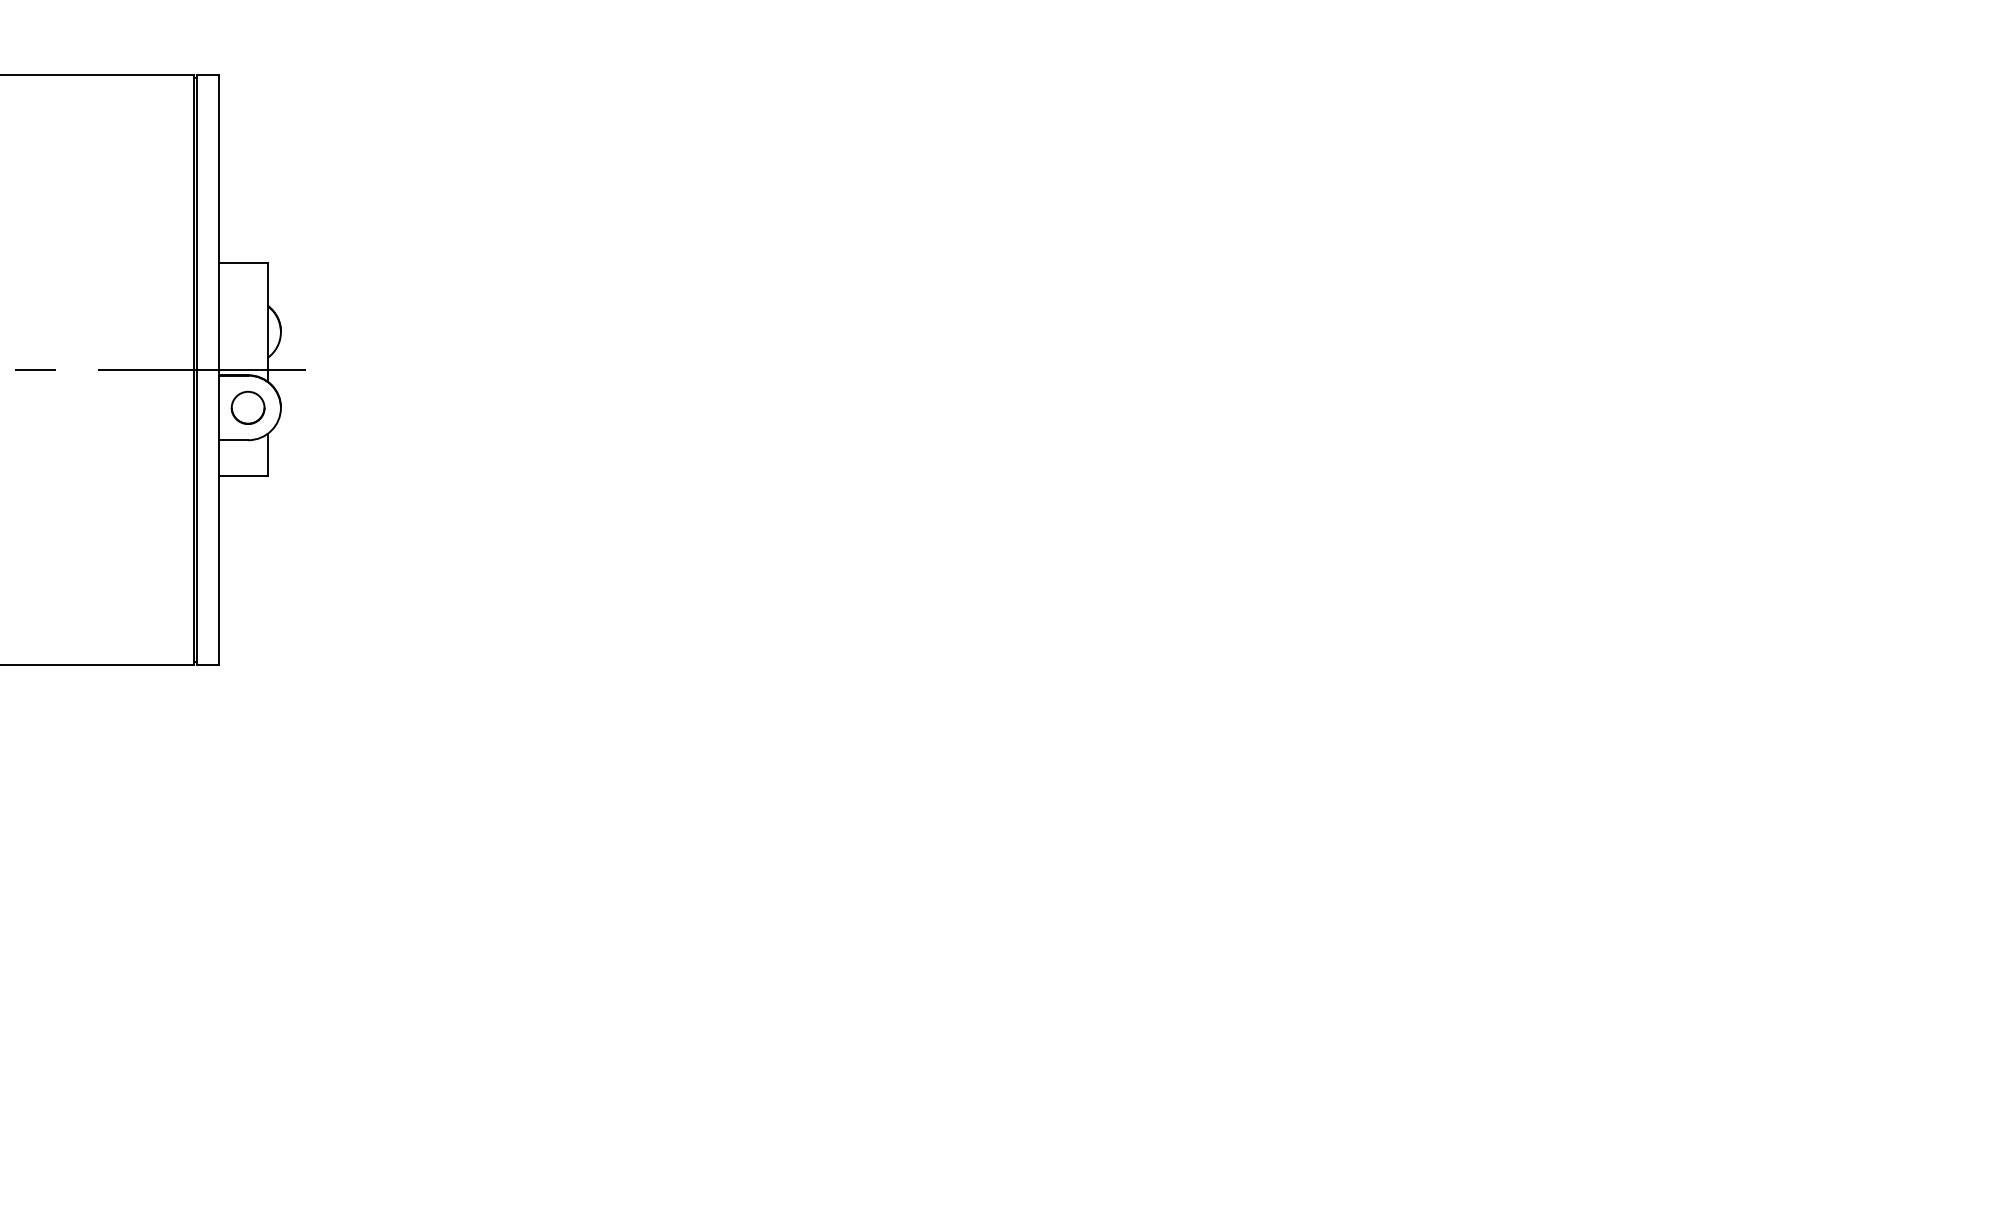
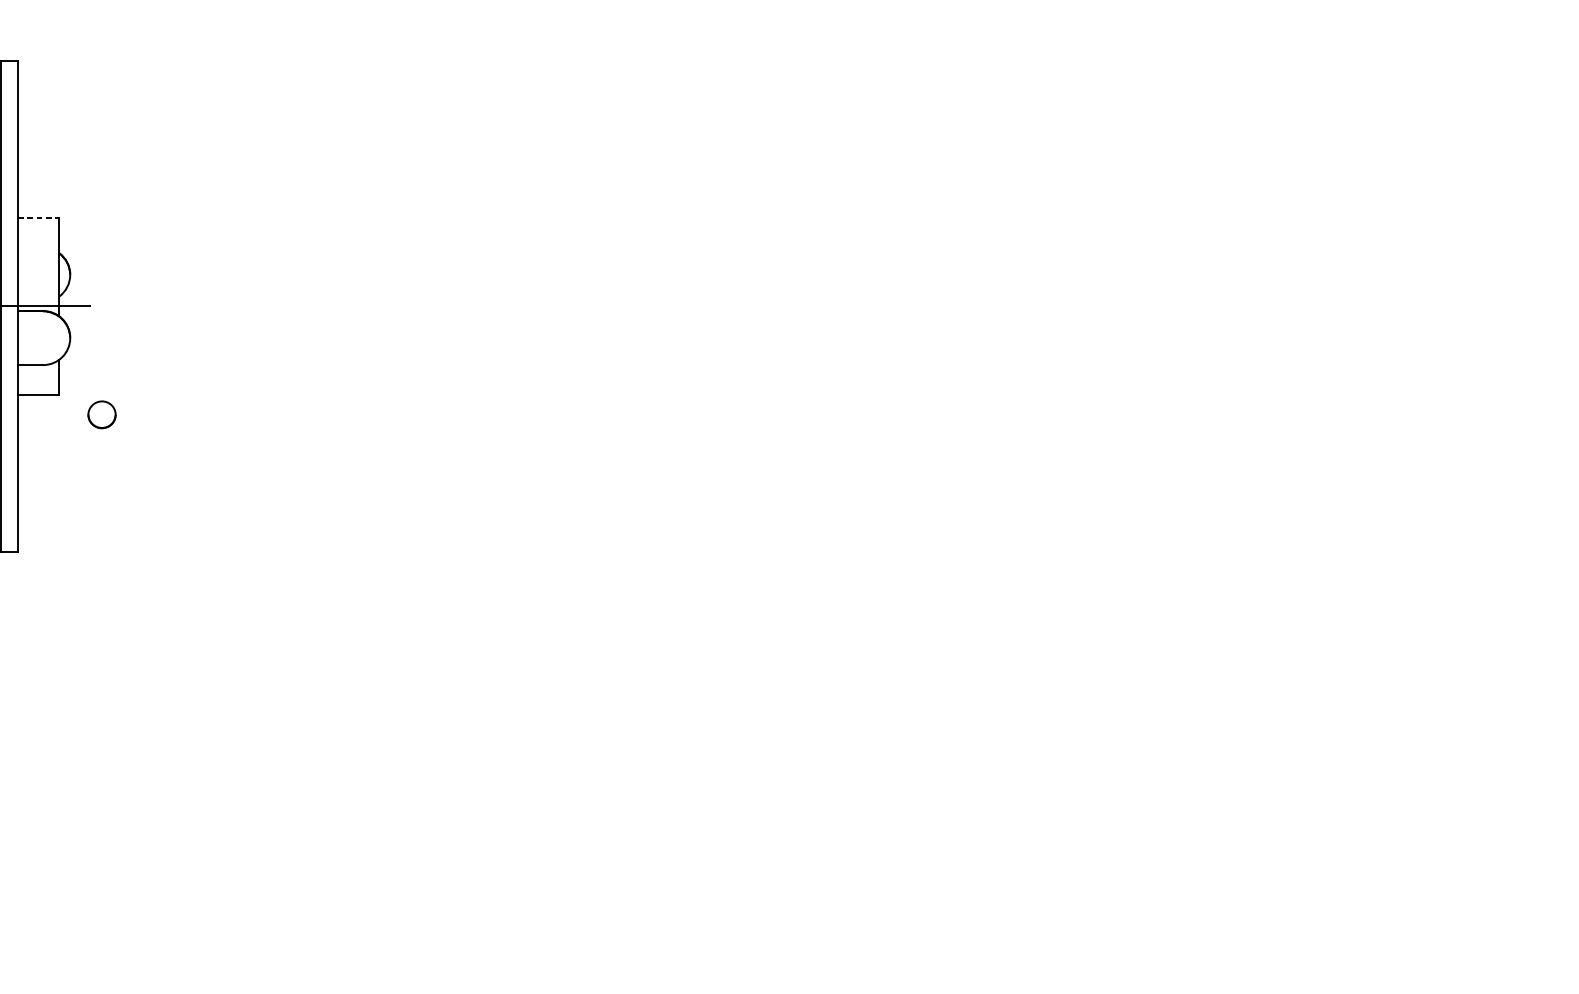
line: (243, 263) -> (39, 217), solid -> dashed
part: (247, 407) -> (101, 414), moved

